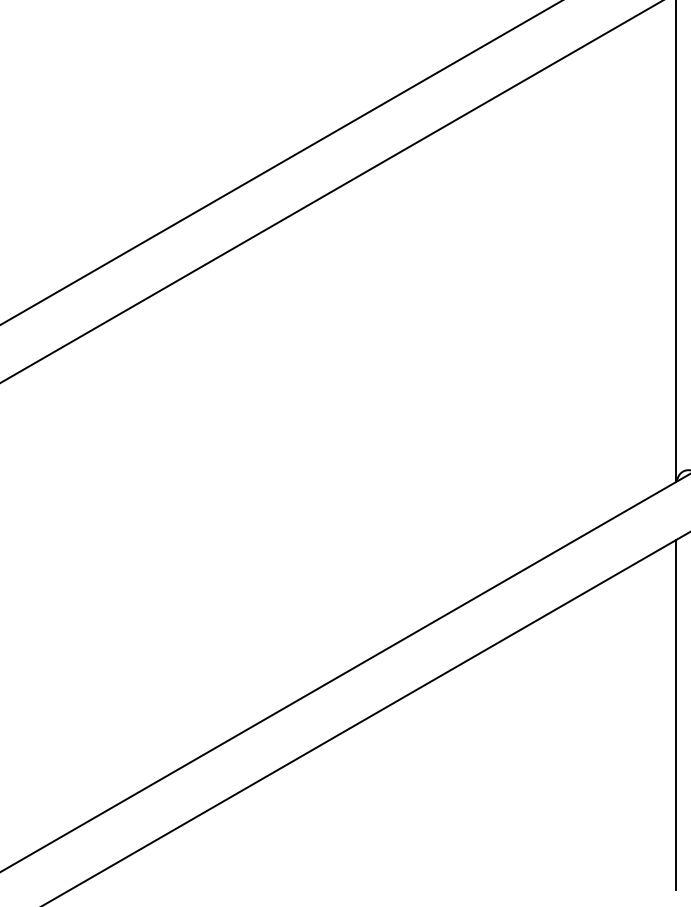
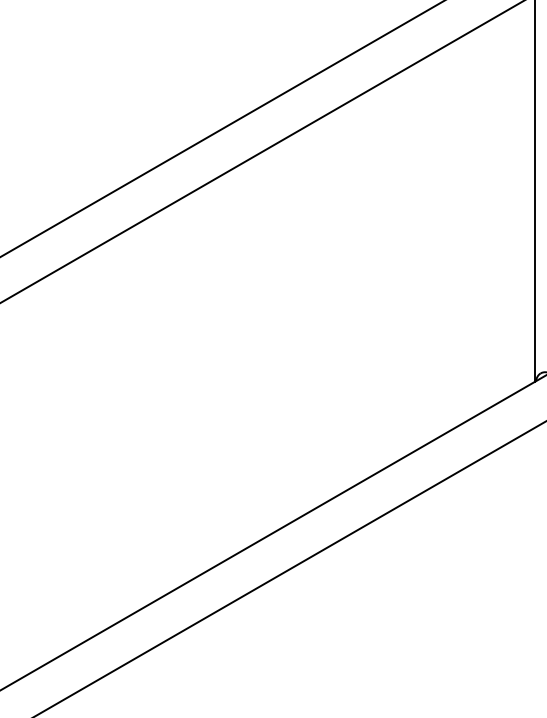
line: (675, 715) -> (534, 566), removed

